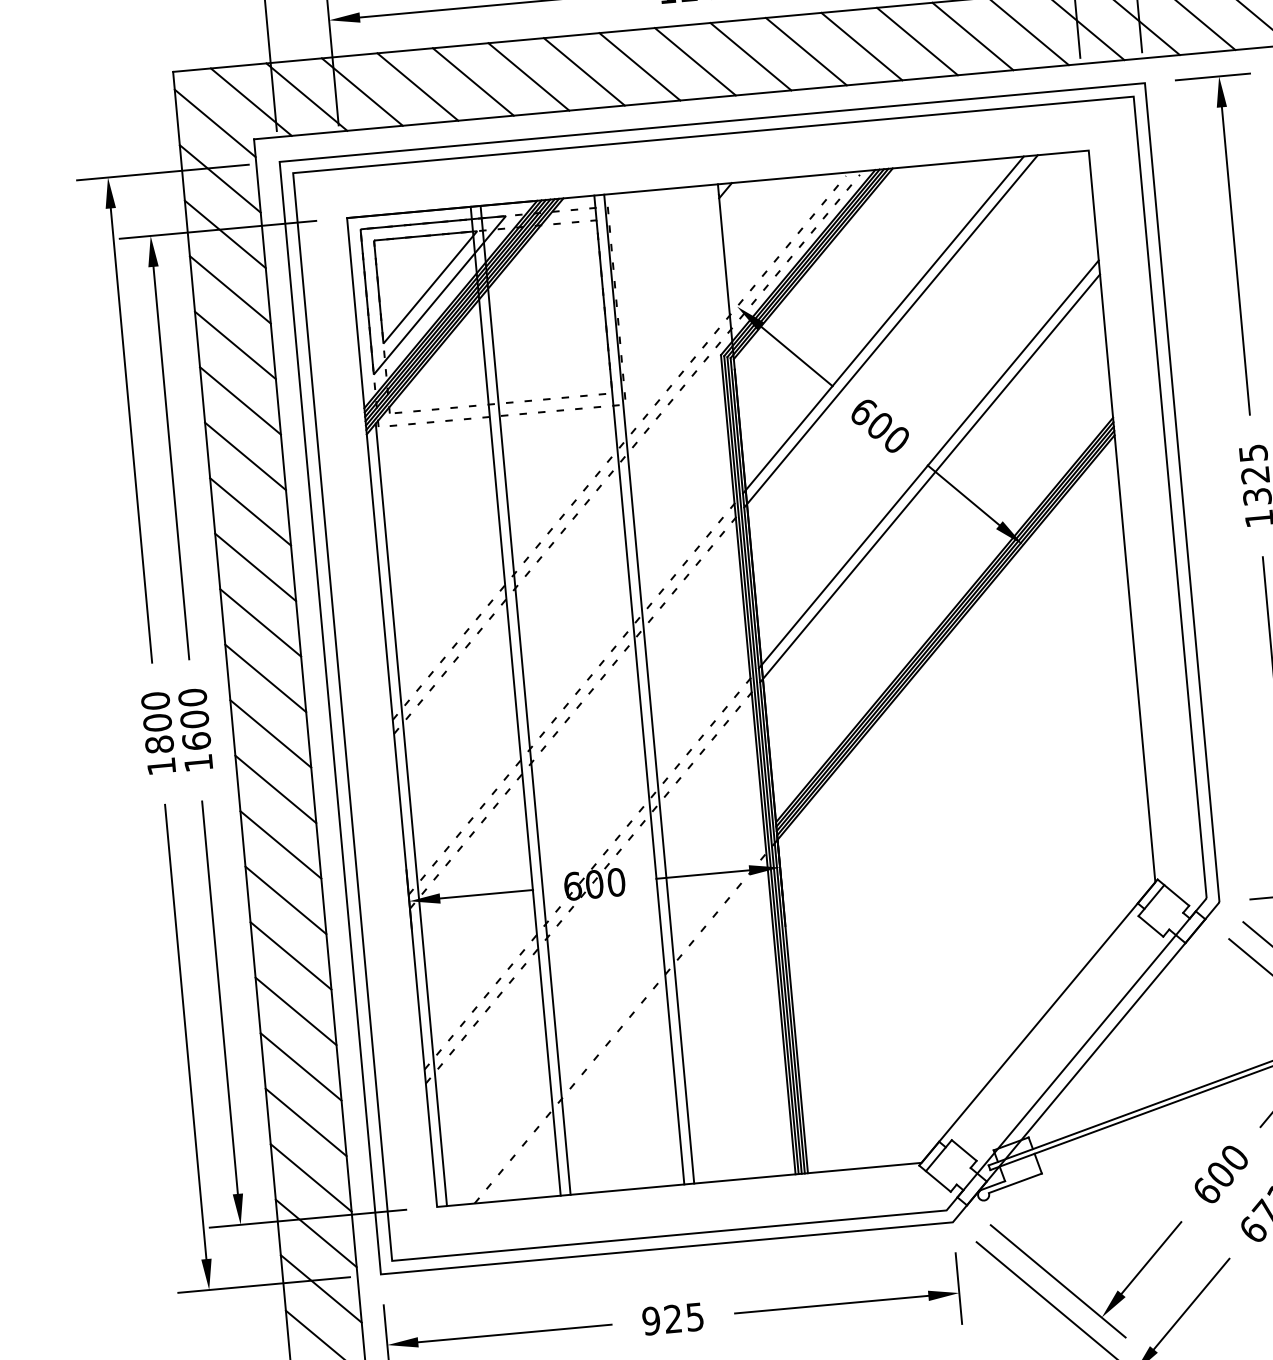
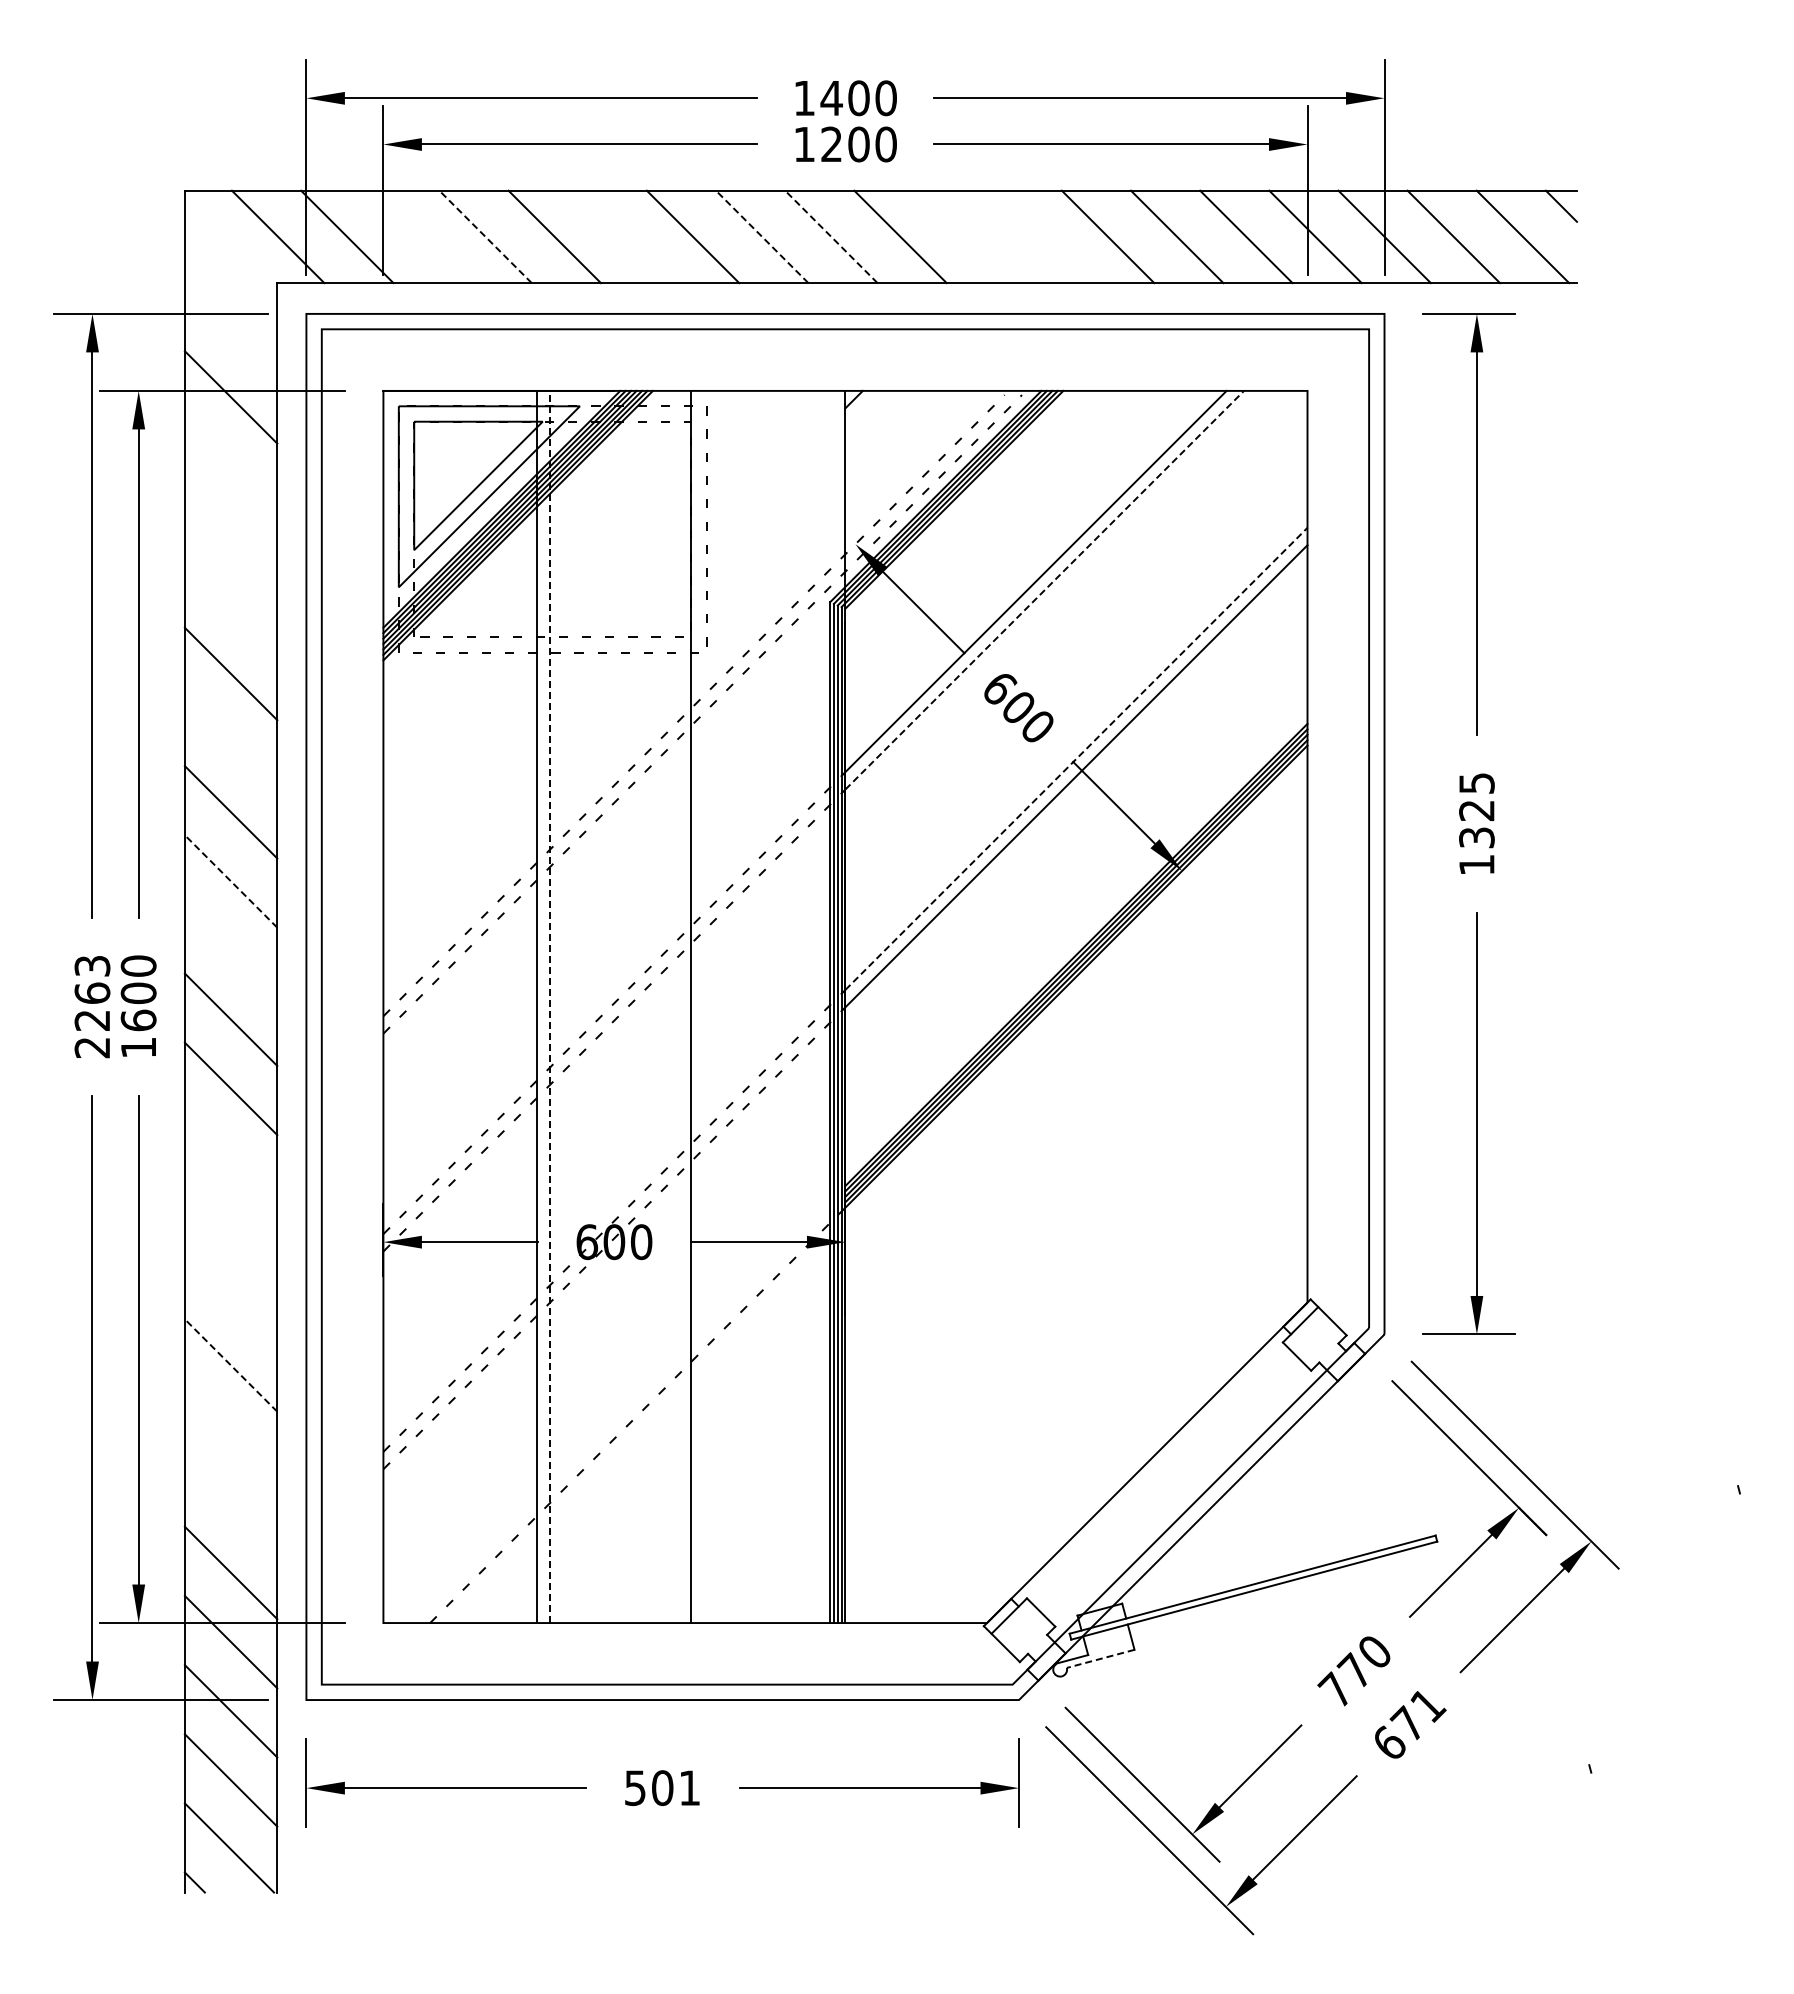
line: (861, 46) -> (1038, 236), removed
line: (806, 51) -> (969, 236), removed
line: (695, 61) -> (831, 236), solid -> dashed
line: (639, 66) -> (761, 236), solid -> dashed
line: (528, 76) -> (623, 236), removed
line: (417, 86) -> (485, 236), solid -> dashed
line: (362, 91) -> (416, 236), removed
line: (214, 122) -> (230, 258), removed
line: (219, 179) -> (230, 328), removed
line: (229, 289) -> (230, 466), removed
line: (892, 329) -> (1044, 590), solid -> dashed
line: (234, 345) -> (230, 535), removed
line: (239, 400) -> (230, 604), removed
line: (930, 462) -> (1076, 758), solid -> dashed
line: (250, 511) -> (230, 742), removed
line: (260, 622) -> (230, 881), solid -> dashed
line: (265, 678) -> (230, 950), removed
line: (648, 688) -> (703, 1006), removed
line: (525, 700) -> (549, 1006), solid -> dashed
text: (158, 733) -> (92, 1006), 1800 -> 2263
line: (411, 814) -> (395, 1135), removed
line: (280, 844) -> (230, 1157), removed
line: (285, 900) -> (230, 1227), removed
line: (290, 956) -> (230, 1296), removed
line: (295, 1011) -> (230, 1365), solid -> dashed
line: (300, 1066) -> (230, 1434), removed
line: (305, 1122) -> (230, 1503), removed
text: (1211, 1182) -> (1343, 1679), 600 -> 770
line: (1015, 1183) -> (1100, 1659), solid -> dashed
text: (672, 1319) -> (661, 1788), 925 -> 501

